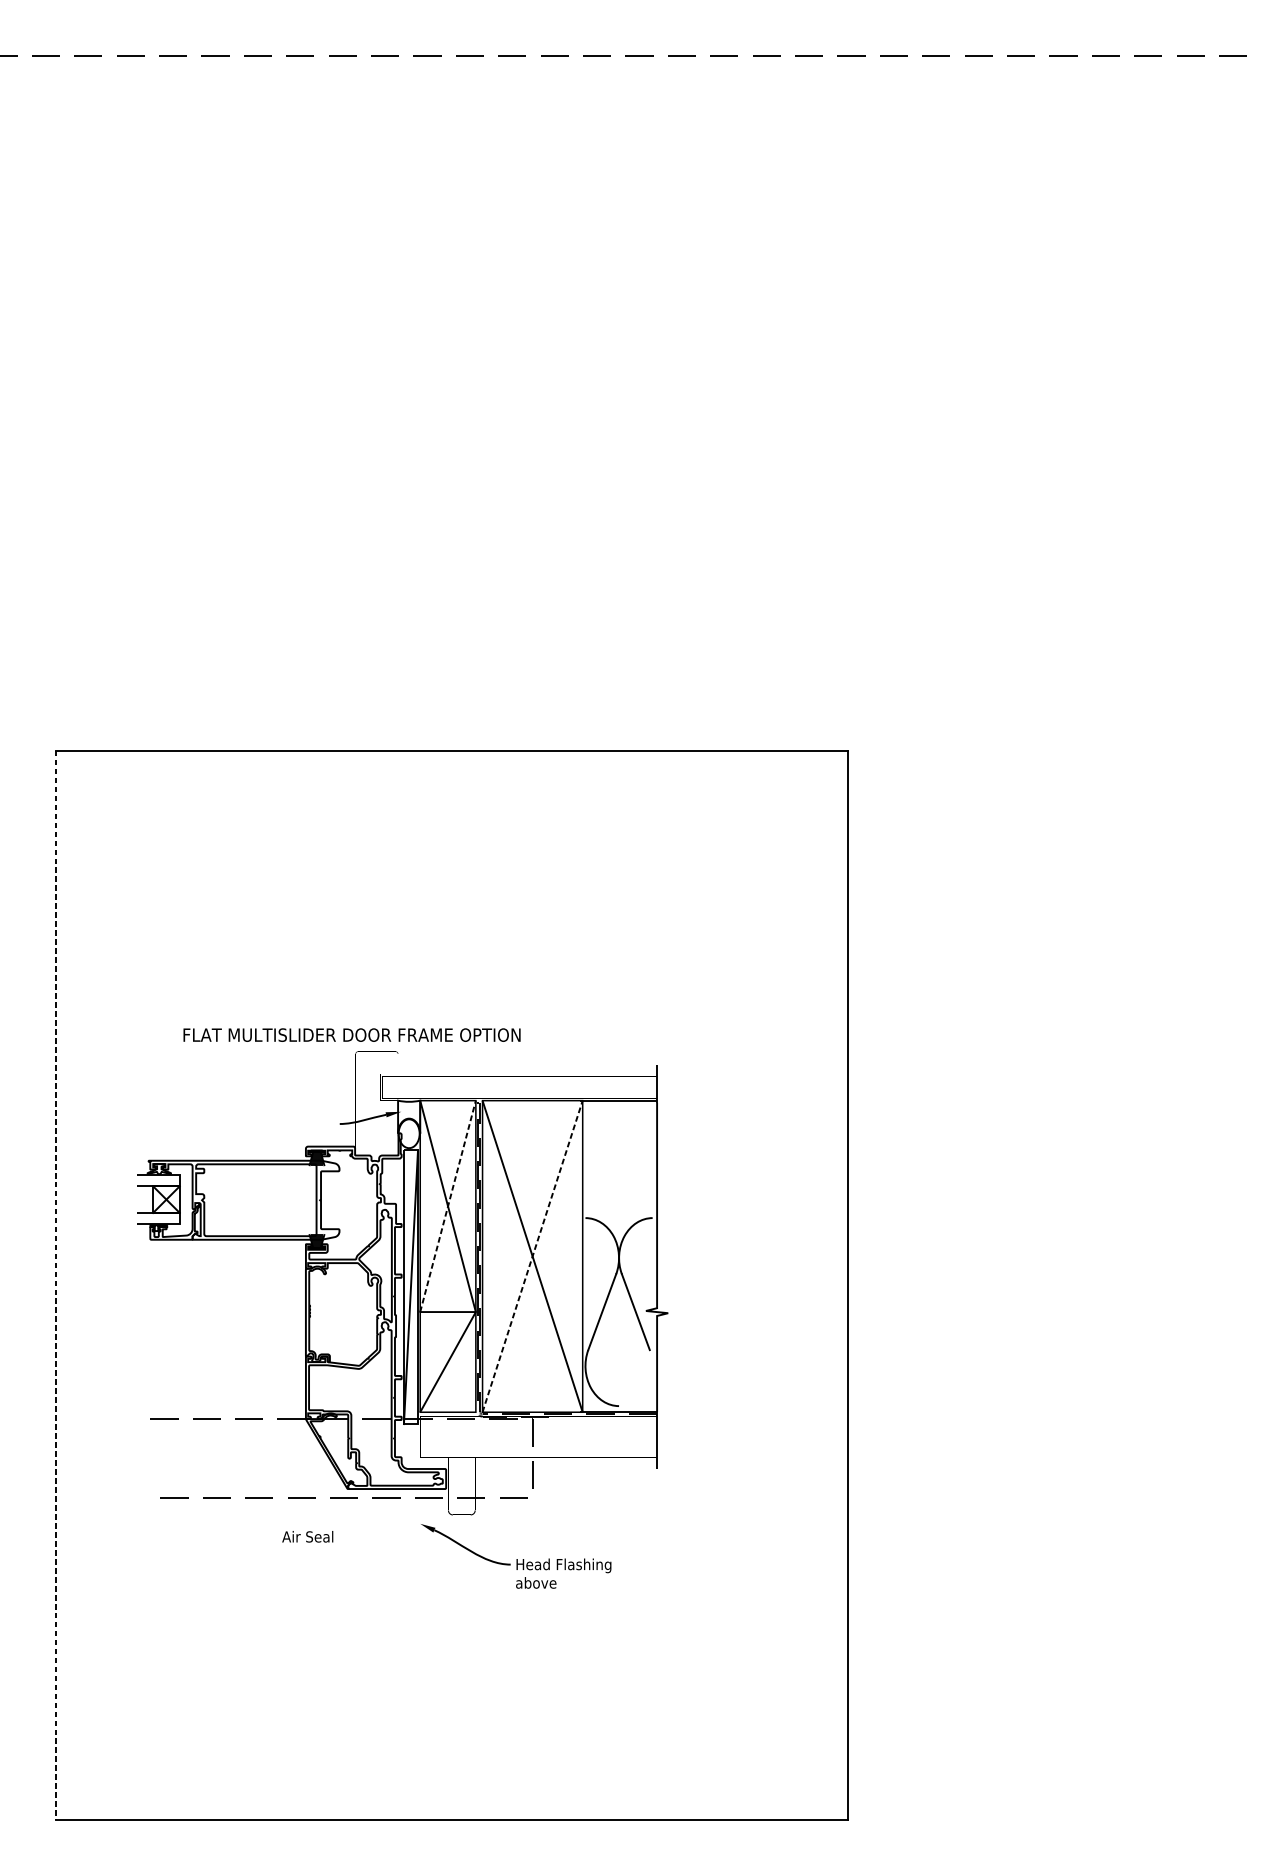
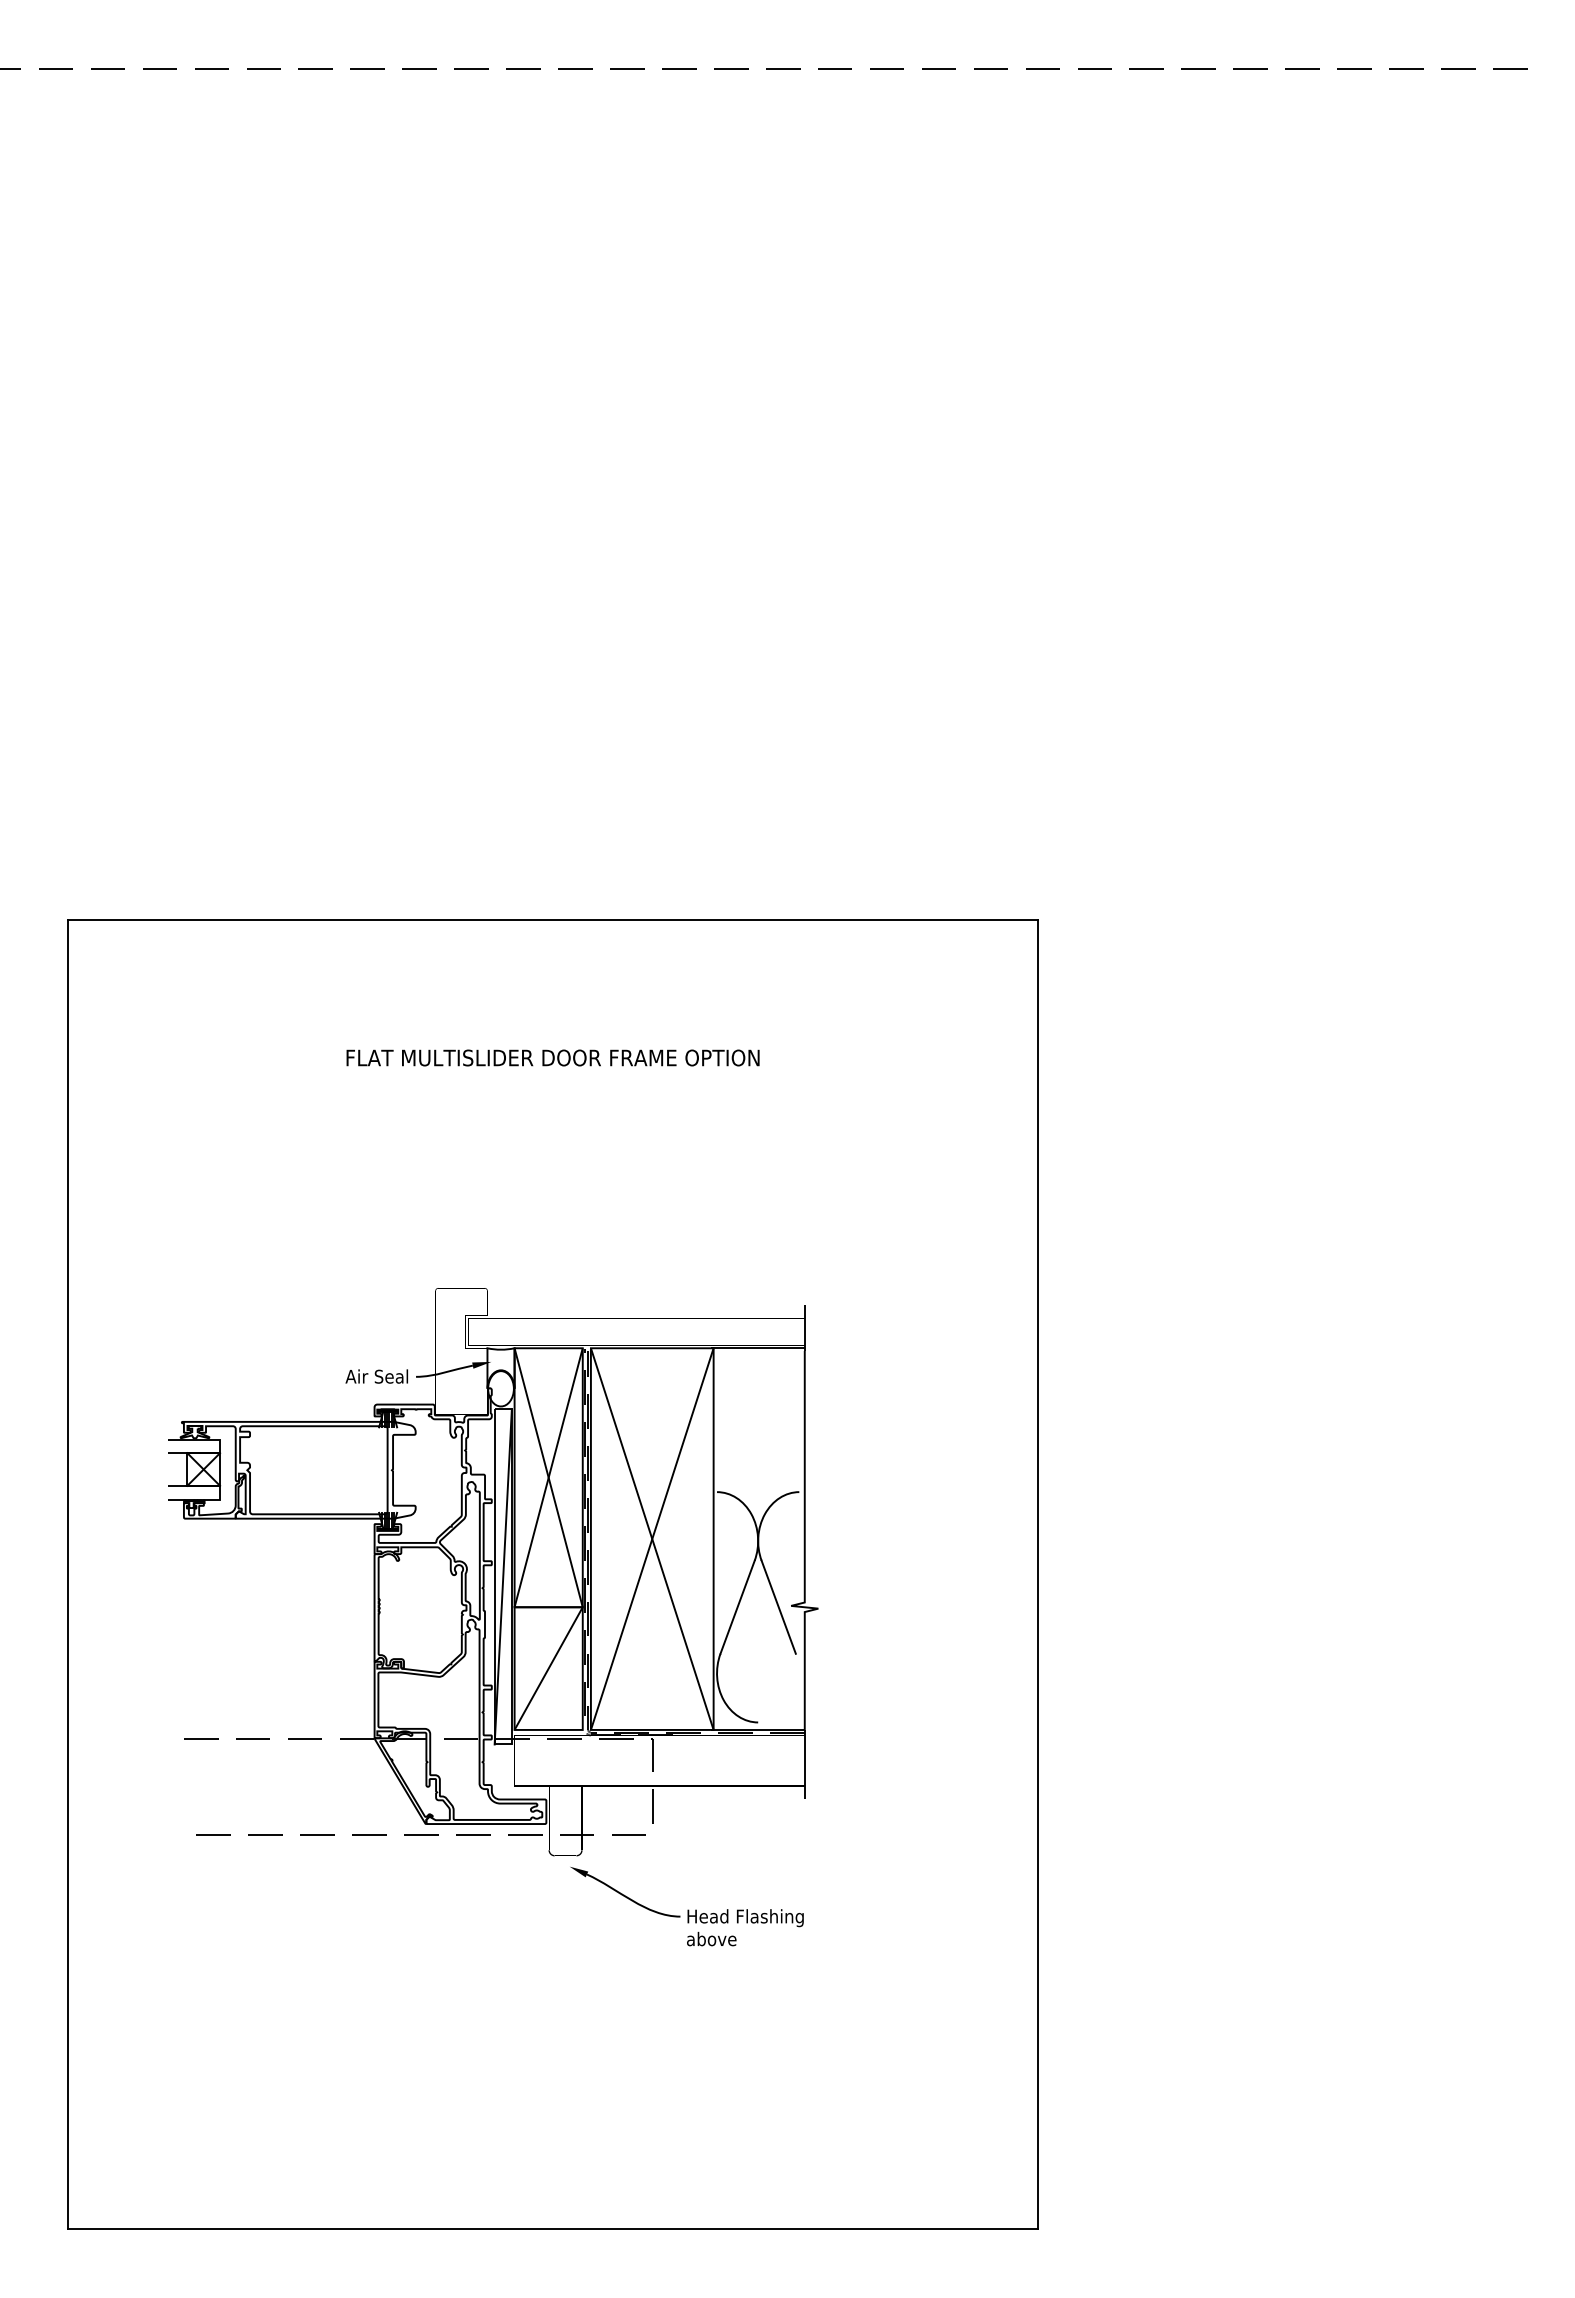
text: (351, 1034) -> (552, 1057), moved
line: (447, 1206) -> (548, 1477), dashed -> solid
line: (532, 1255) -> (652, 1538), dashed -> solid
line: (55, 1285) -> (67, 1574), dashed -> solid
text: (307, 1536) -> (376, 1376), moved
part: (515, 1556) -> (686, 1906), moved

